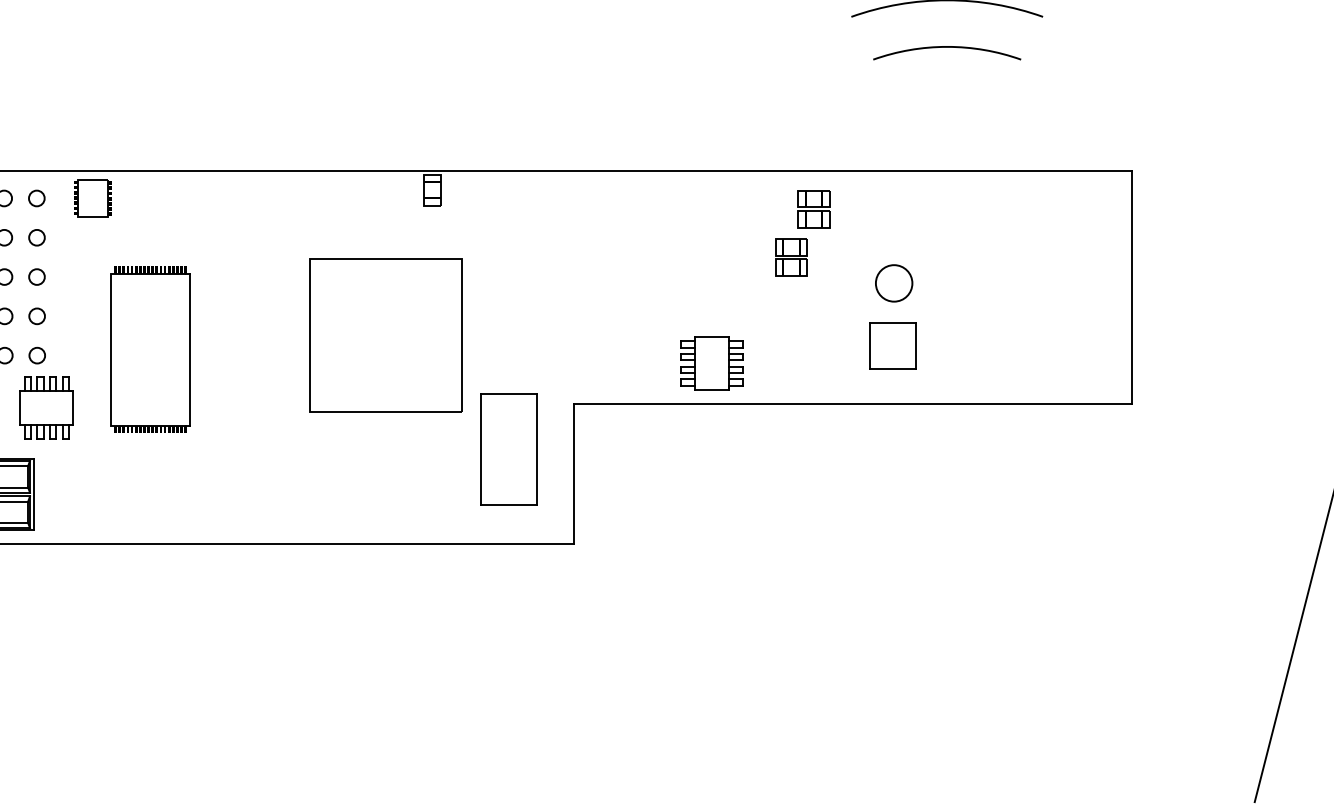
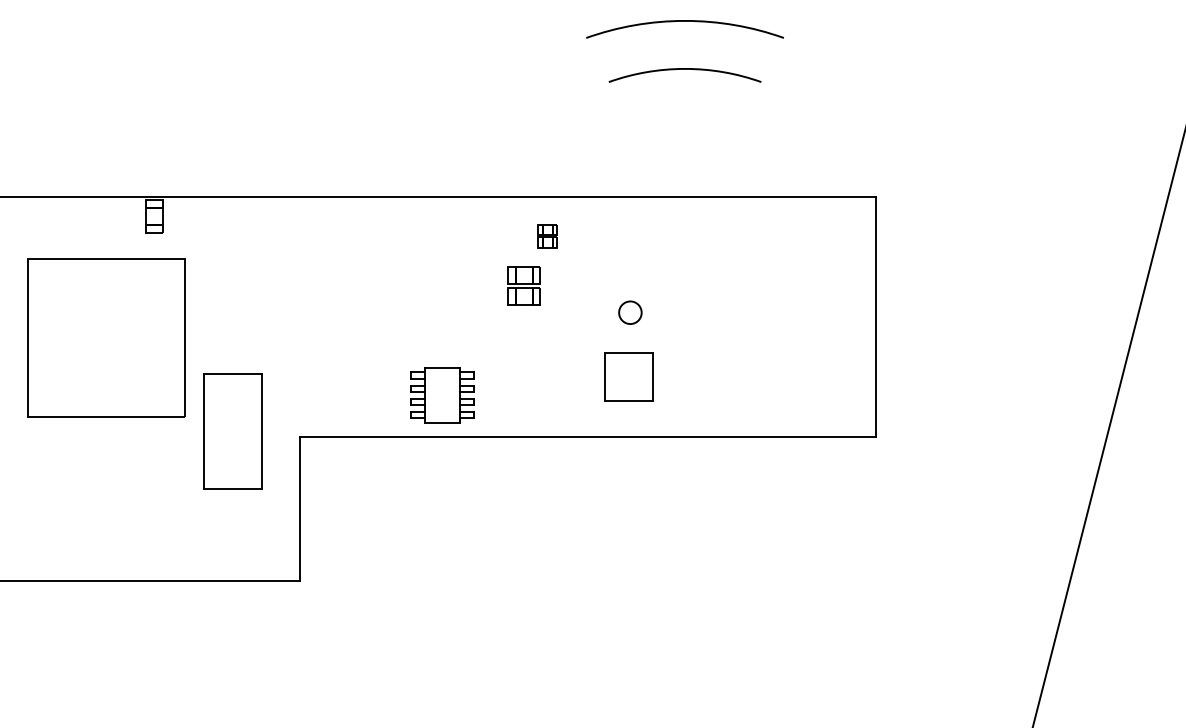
part: (813, 209) -> (547, 236), size x0.6
circle: (893, 283) -> (629, 312), size x0.6
part: (385, 335) -> (106, 337), moved
part: (508, 449) -> (232, 431), moved

